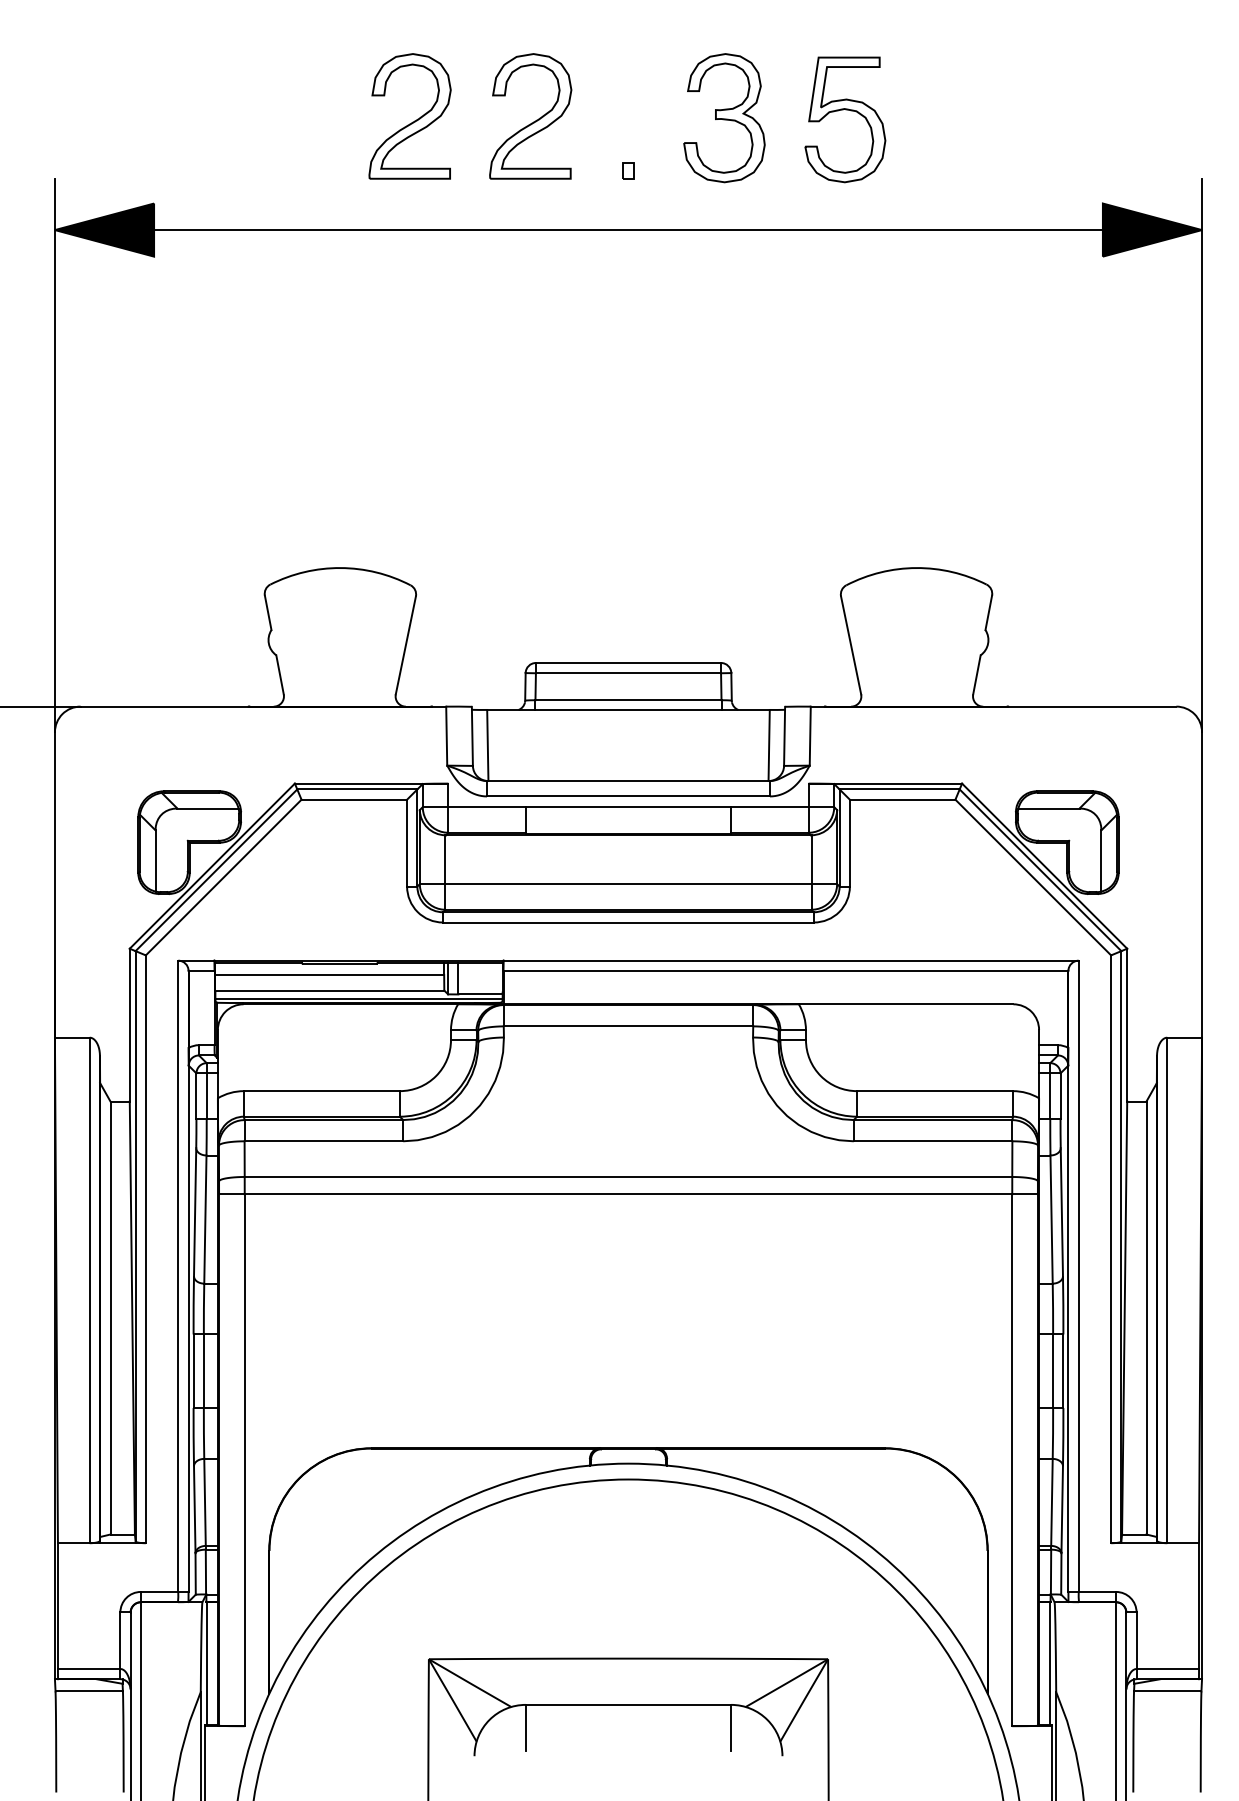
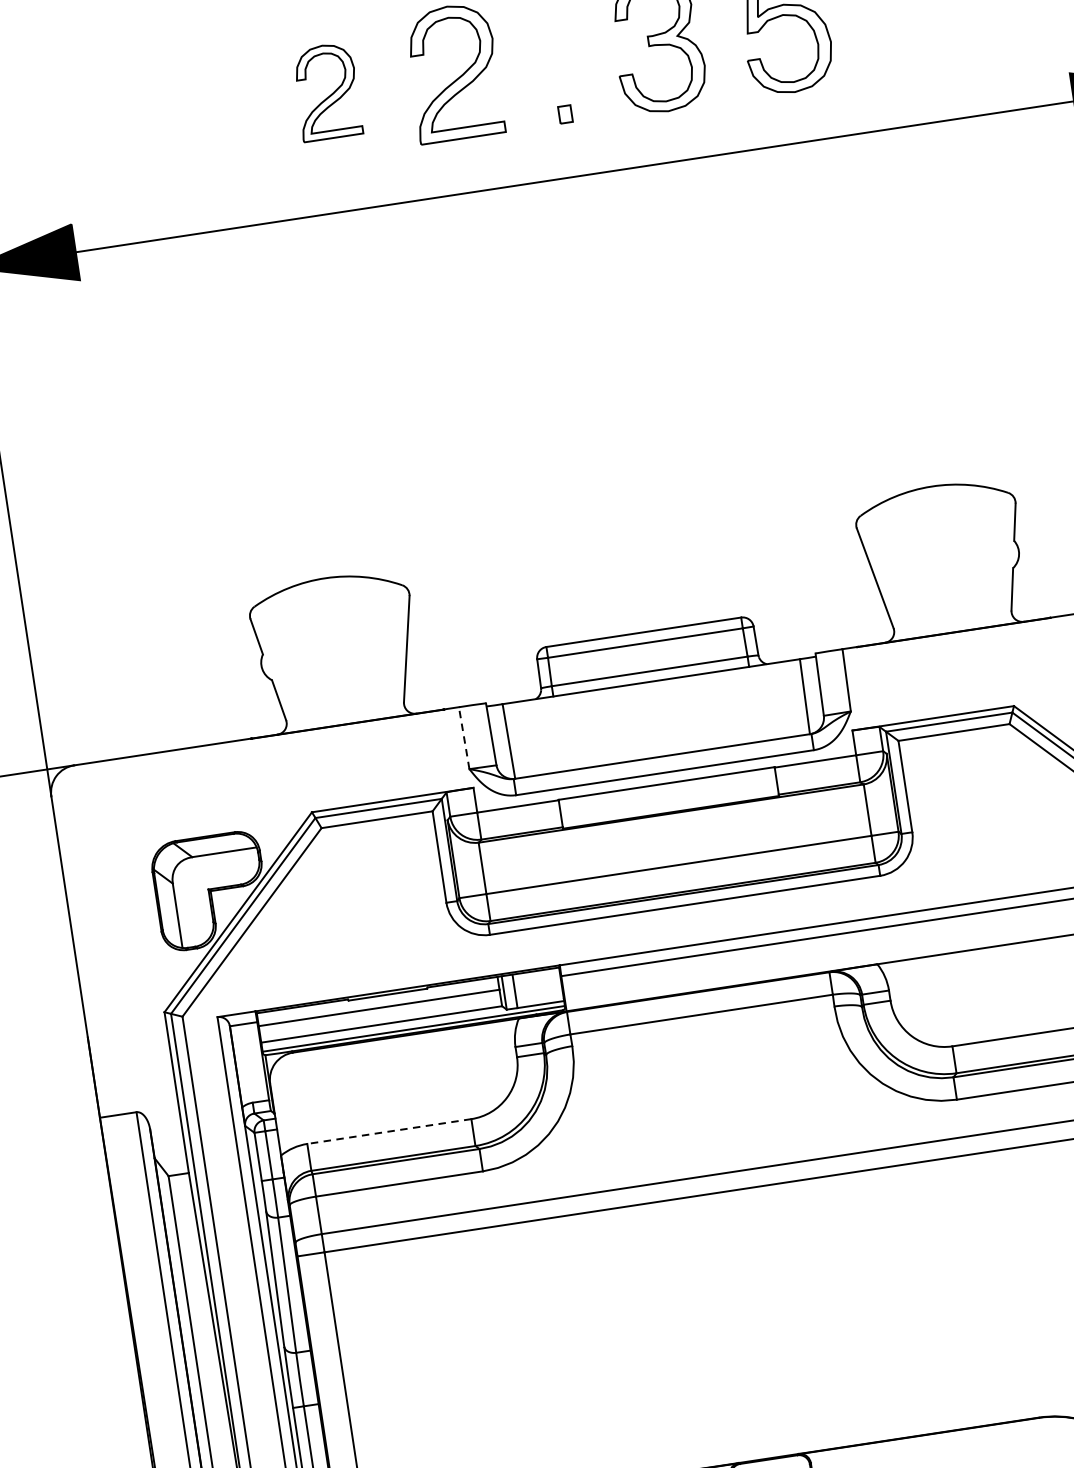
part: (409, 116) -> (326, 92), size x0.7
line: (446, 736) -> (464, 738), solid -> dashed
line: (321, 1091) -> (388, 1131), solid -> dashed

